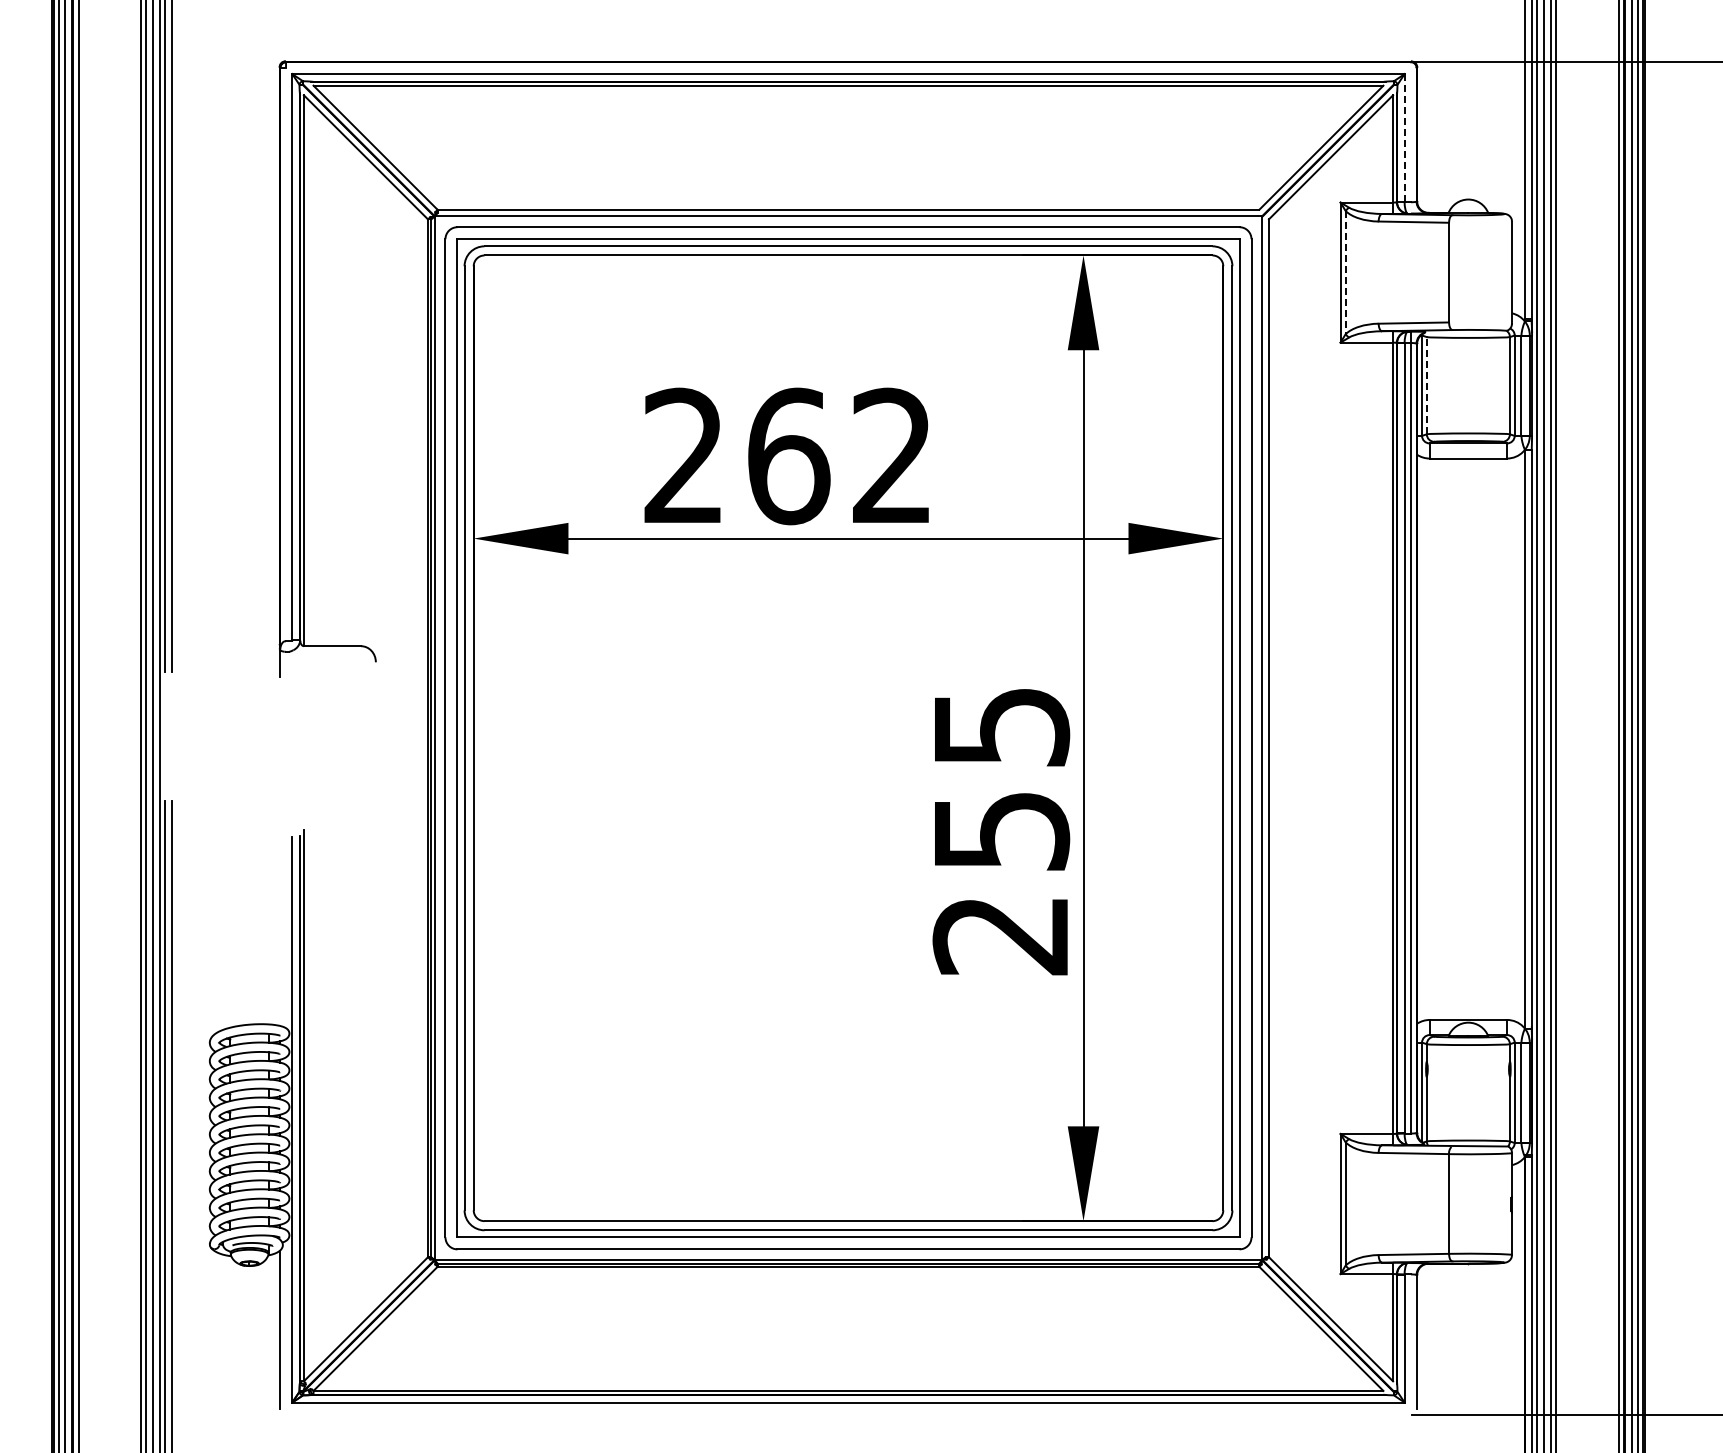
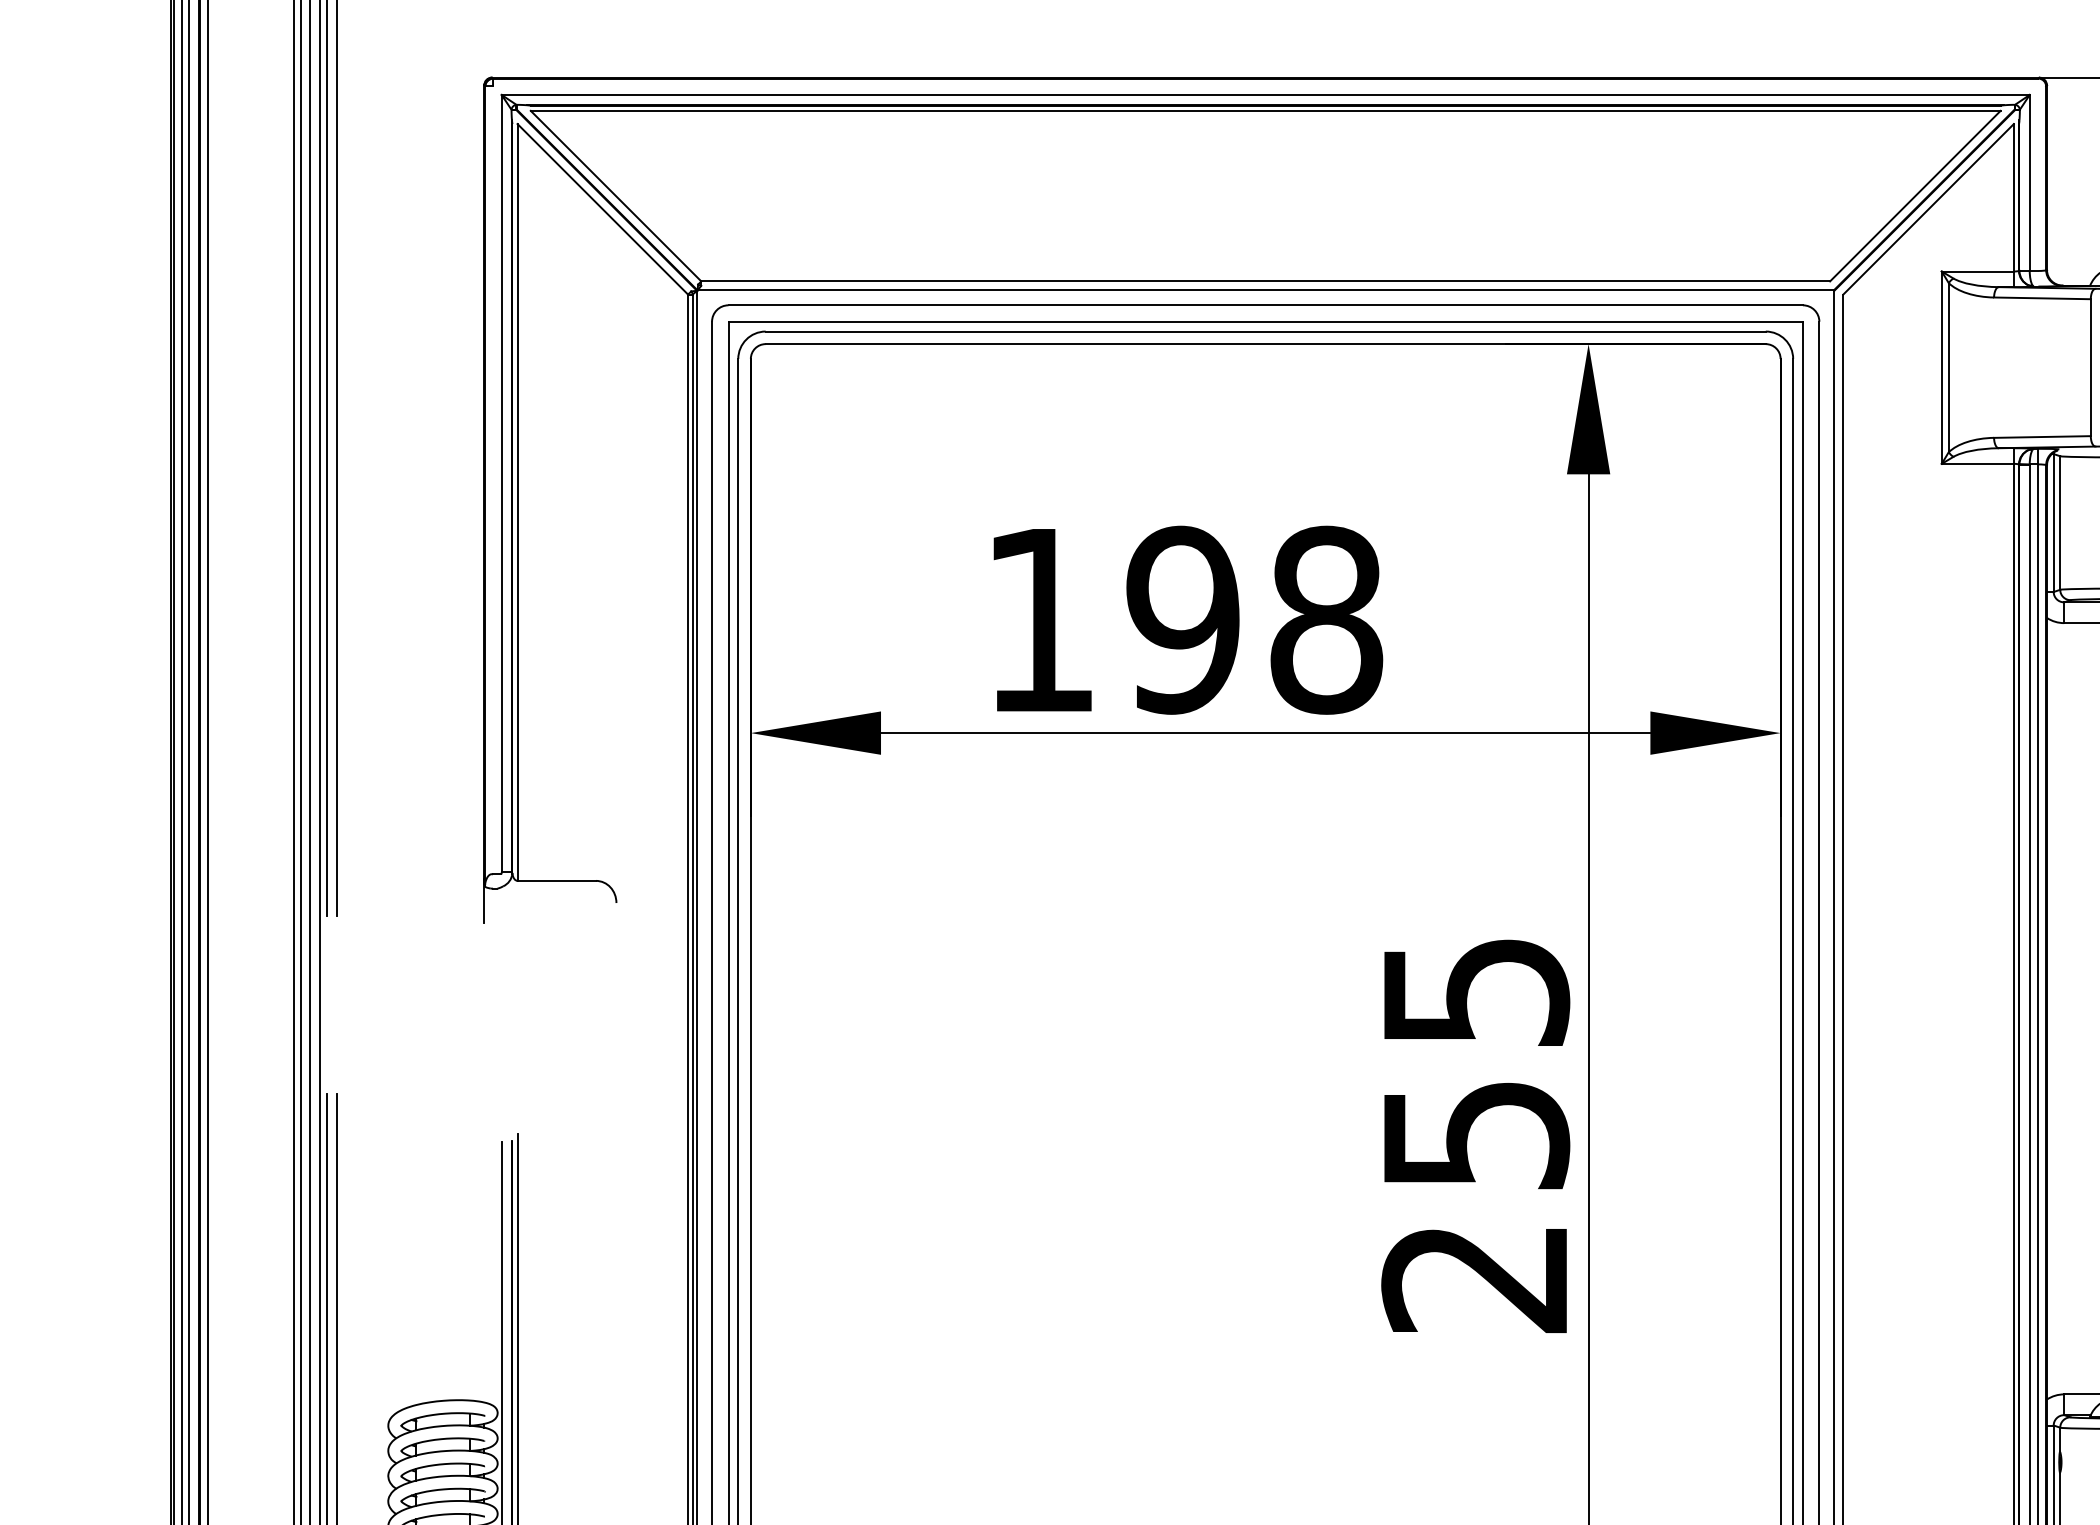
line: (1404, 138) -> (2029, 183), dashed -> solid
line: (1345, 272) -> (1948, 367), dashed -> solid
line: (1426, 385) -> (2059, 522), dashed -> solid
text: (788, 456) -> (1183, 620), 262 -> 198

